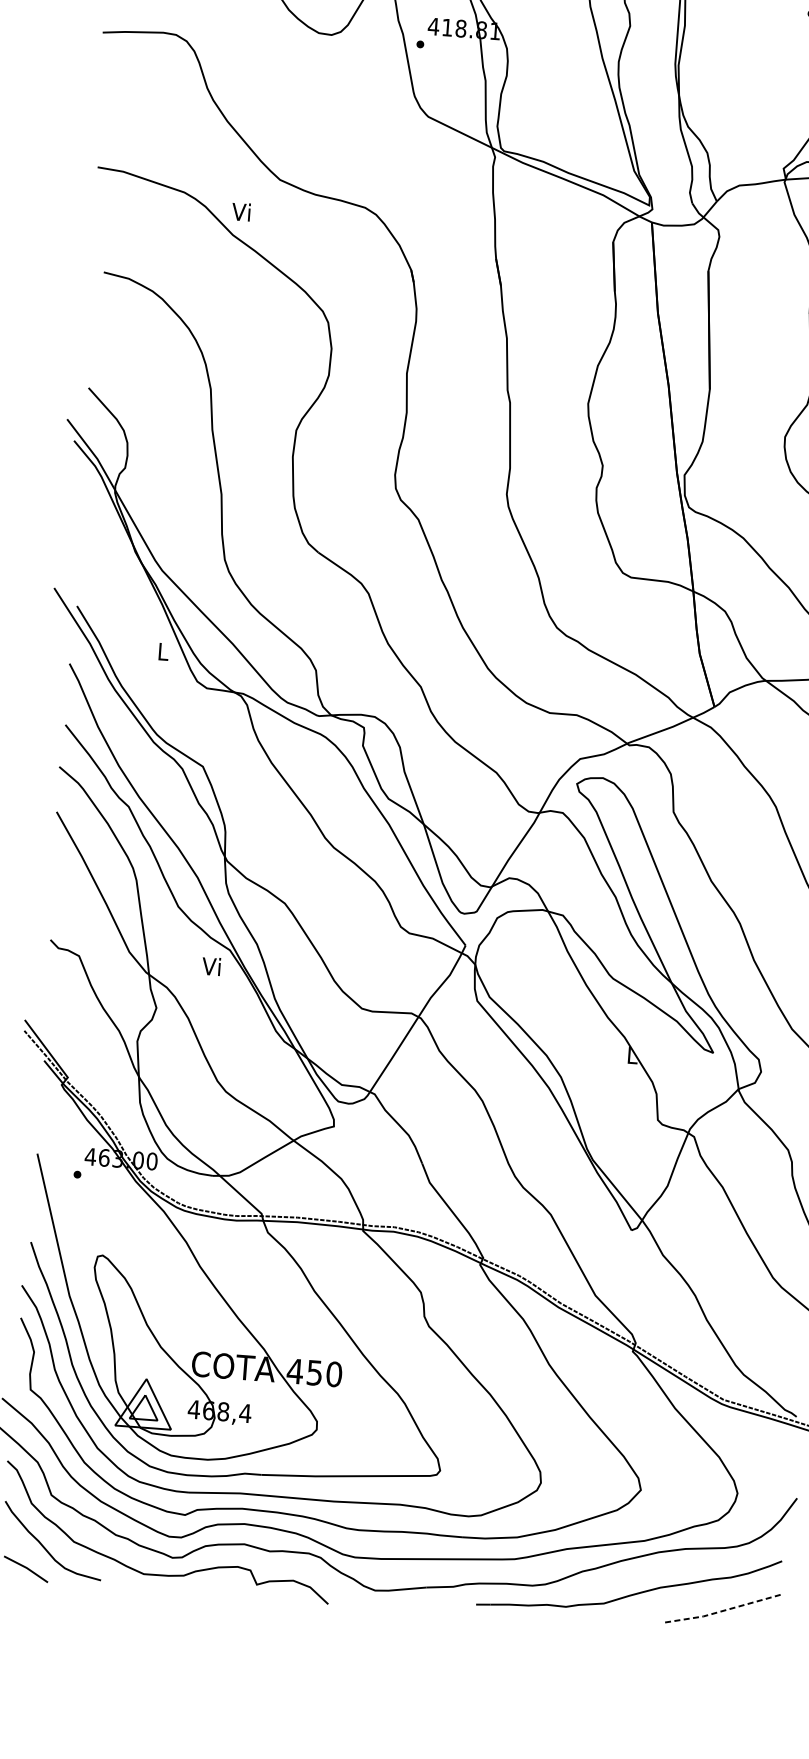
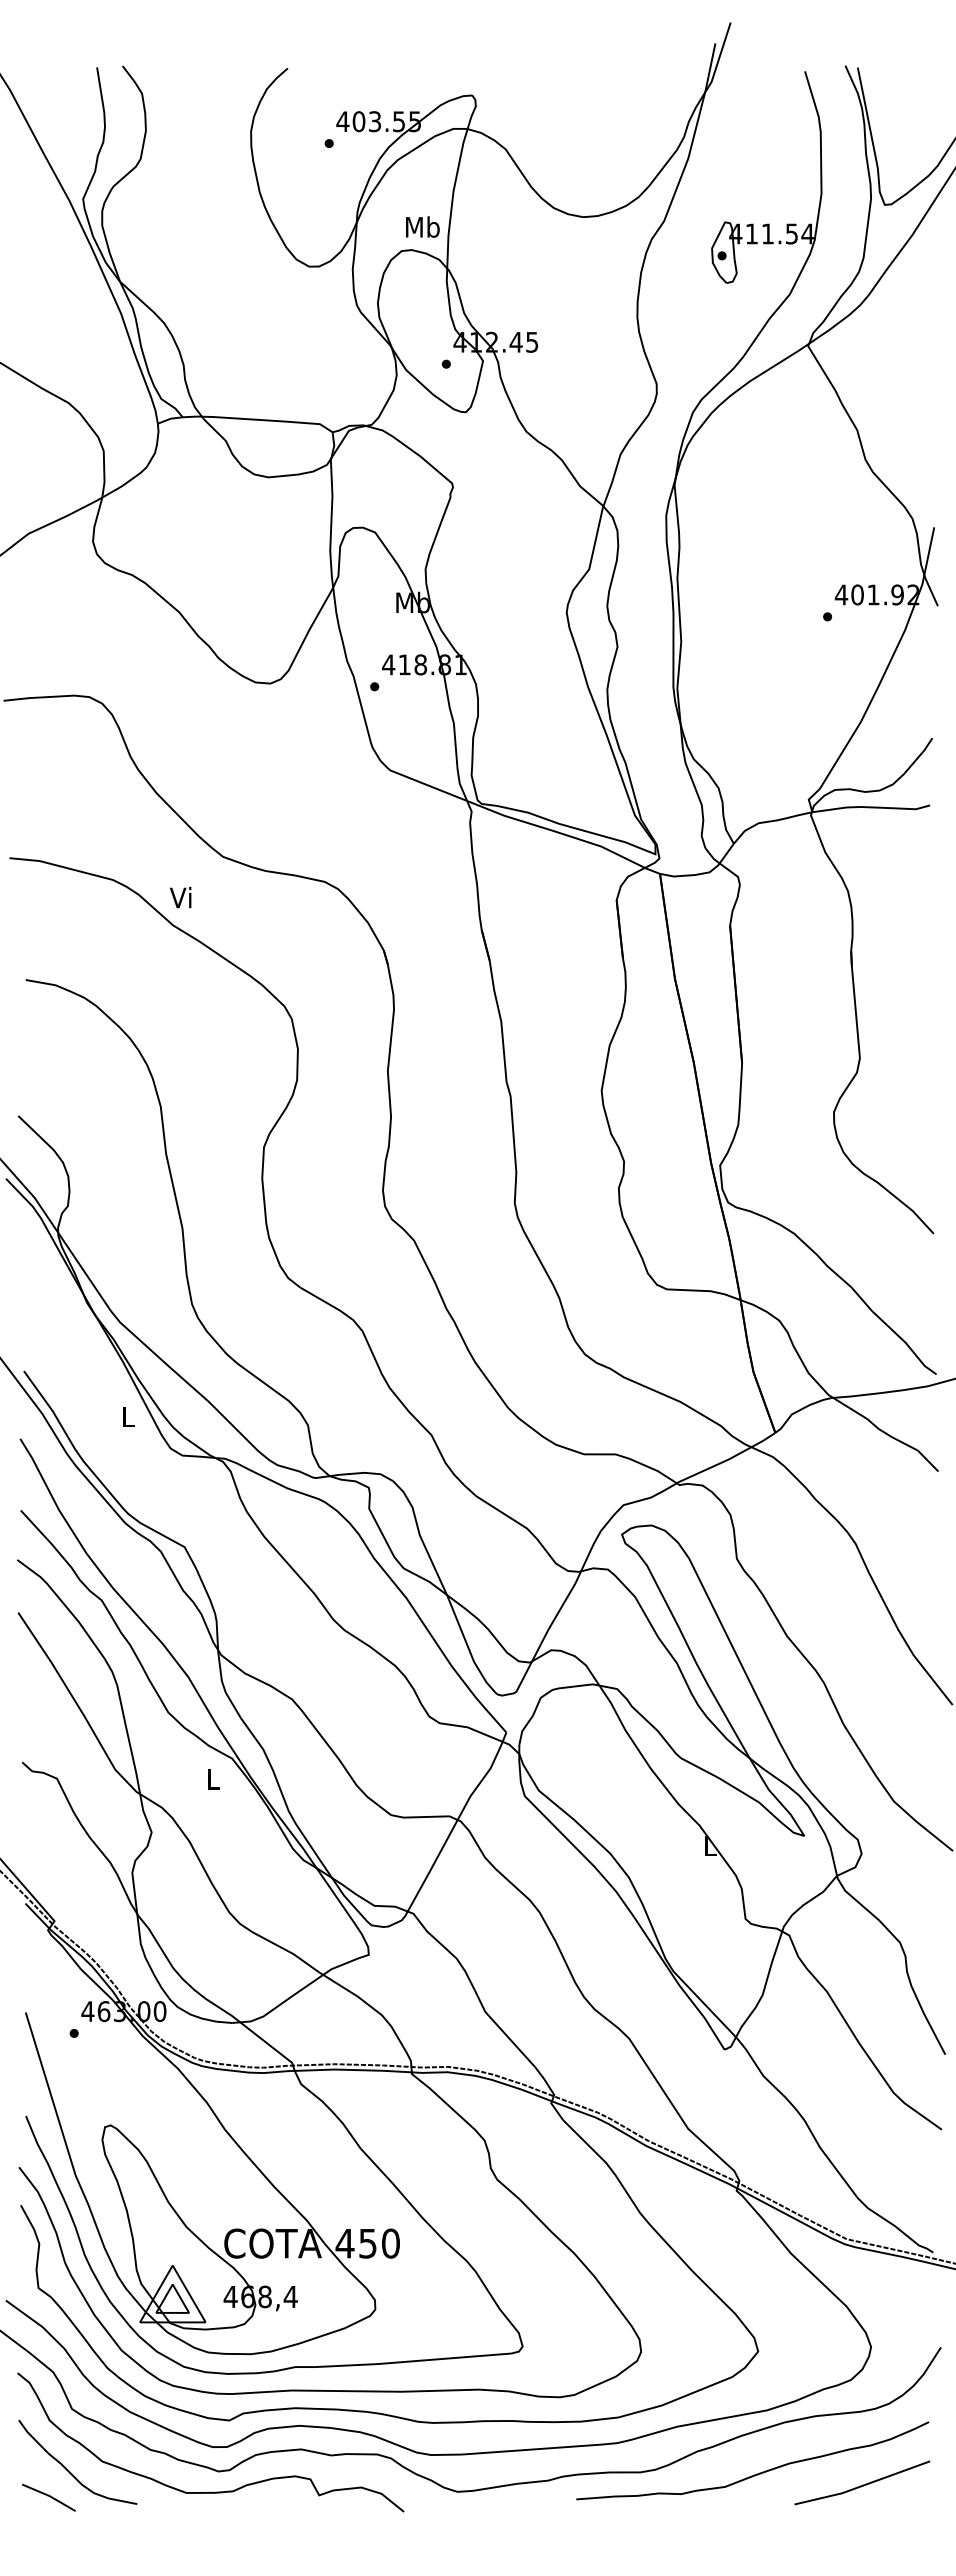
text: (211, 965) -> (211, 1778), Vi -> L
line: (721, 1611) -> (862, 2485), dashed -> solid

